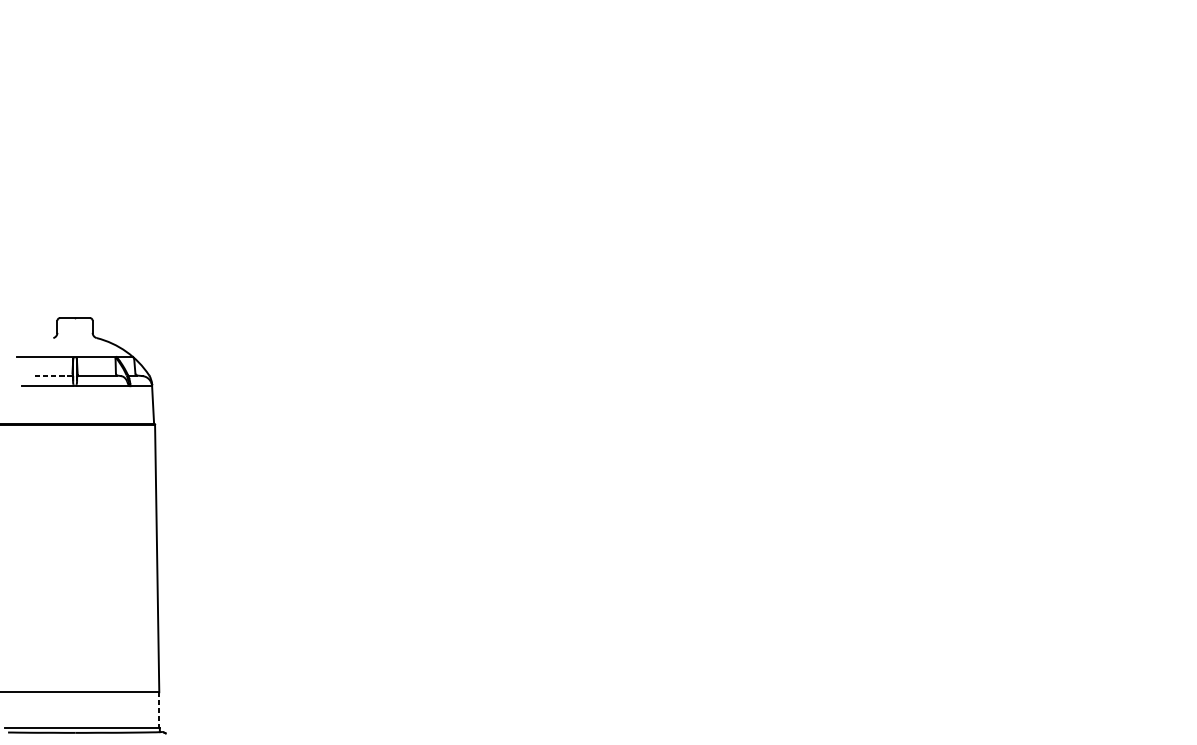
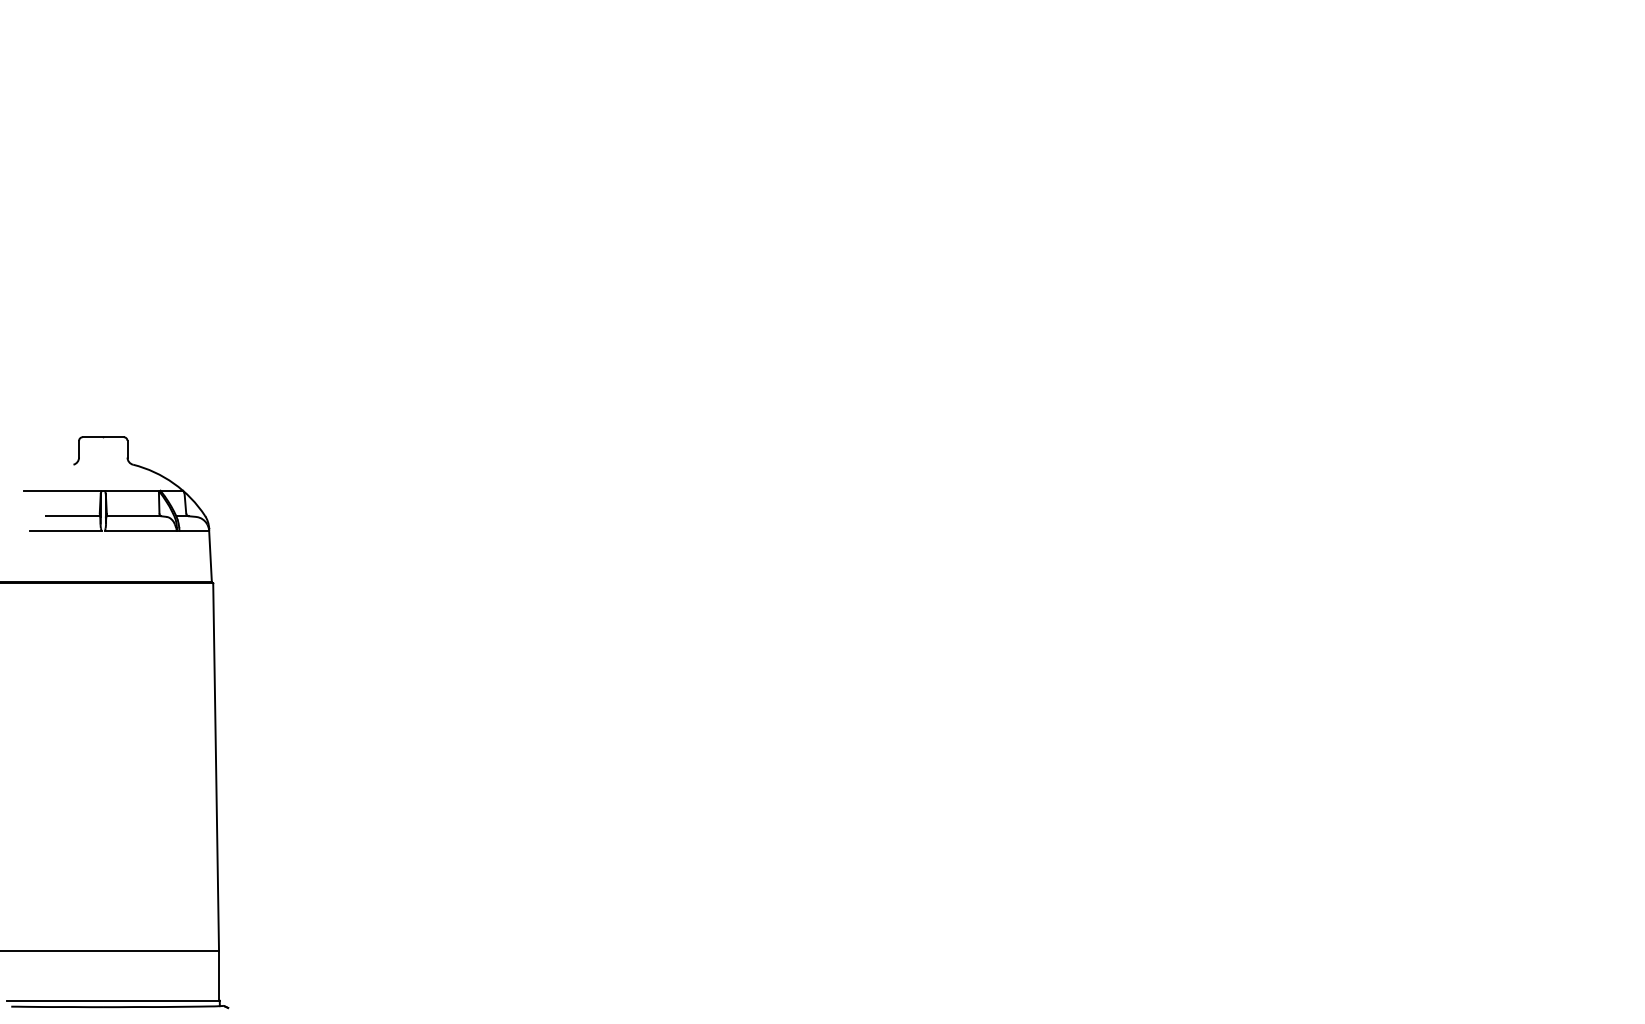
line: (51, 375) -> (71, 516), dashed -> solid
line: (159, 710) -> (219, 976), dashed -> solid

